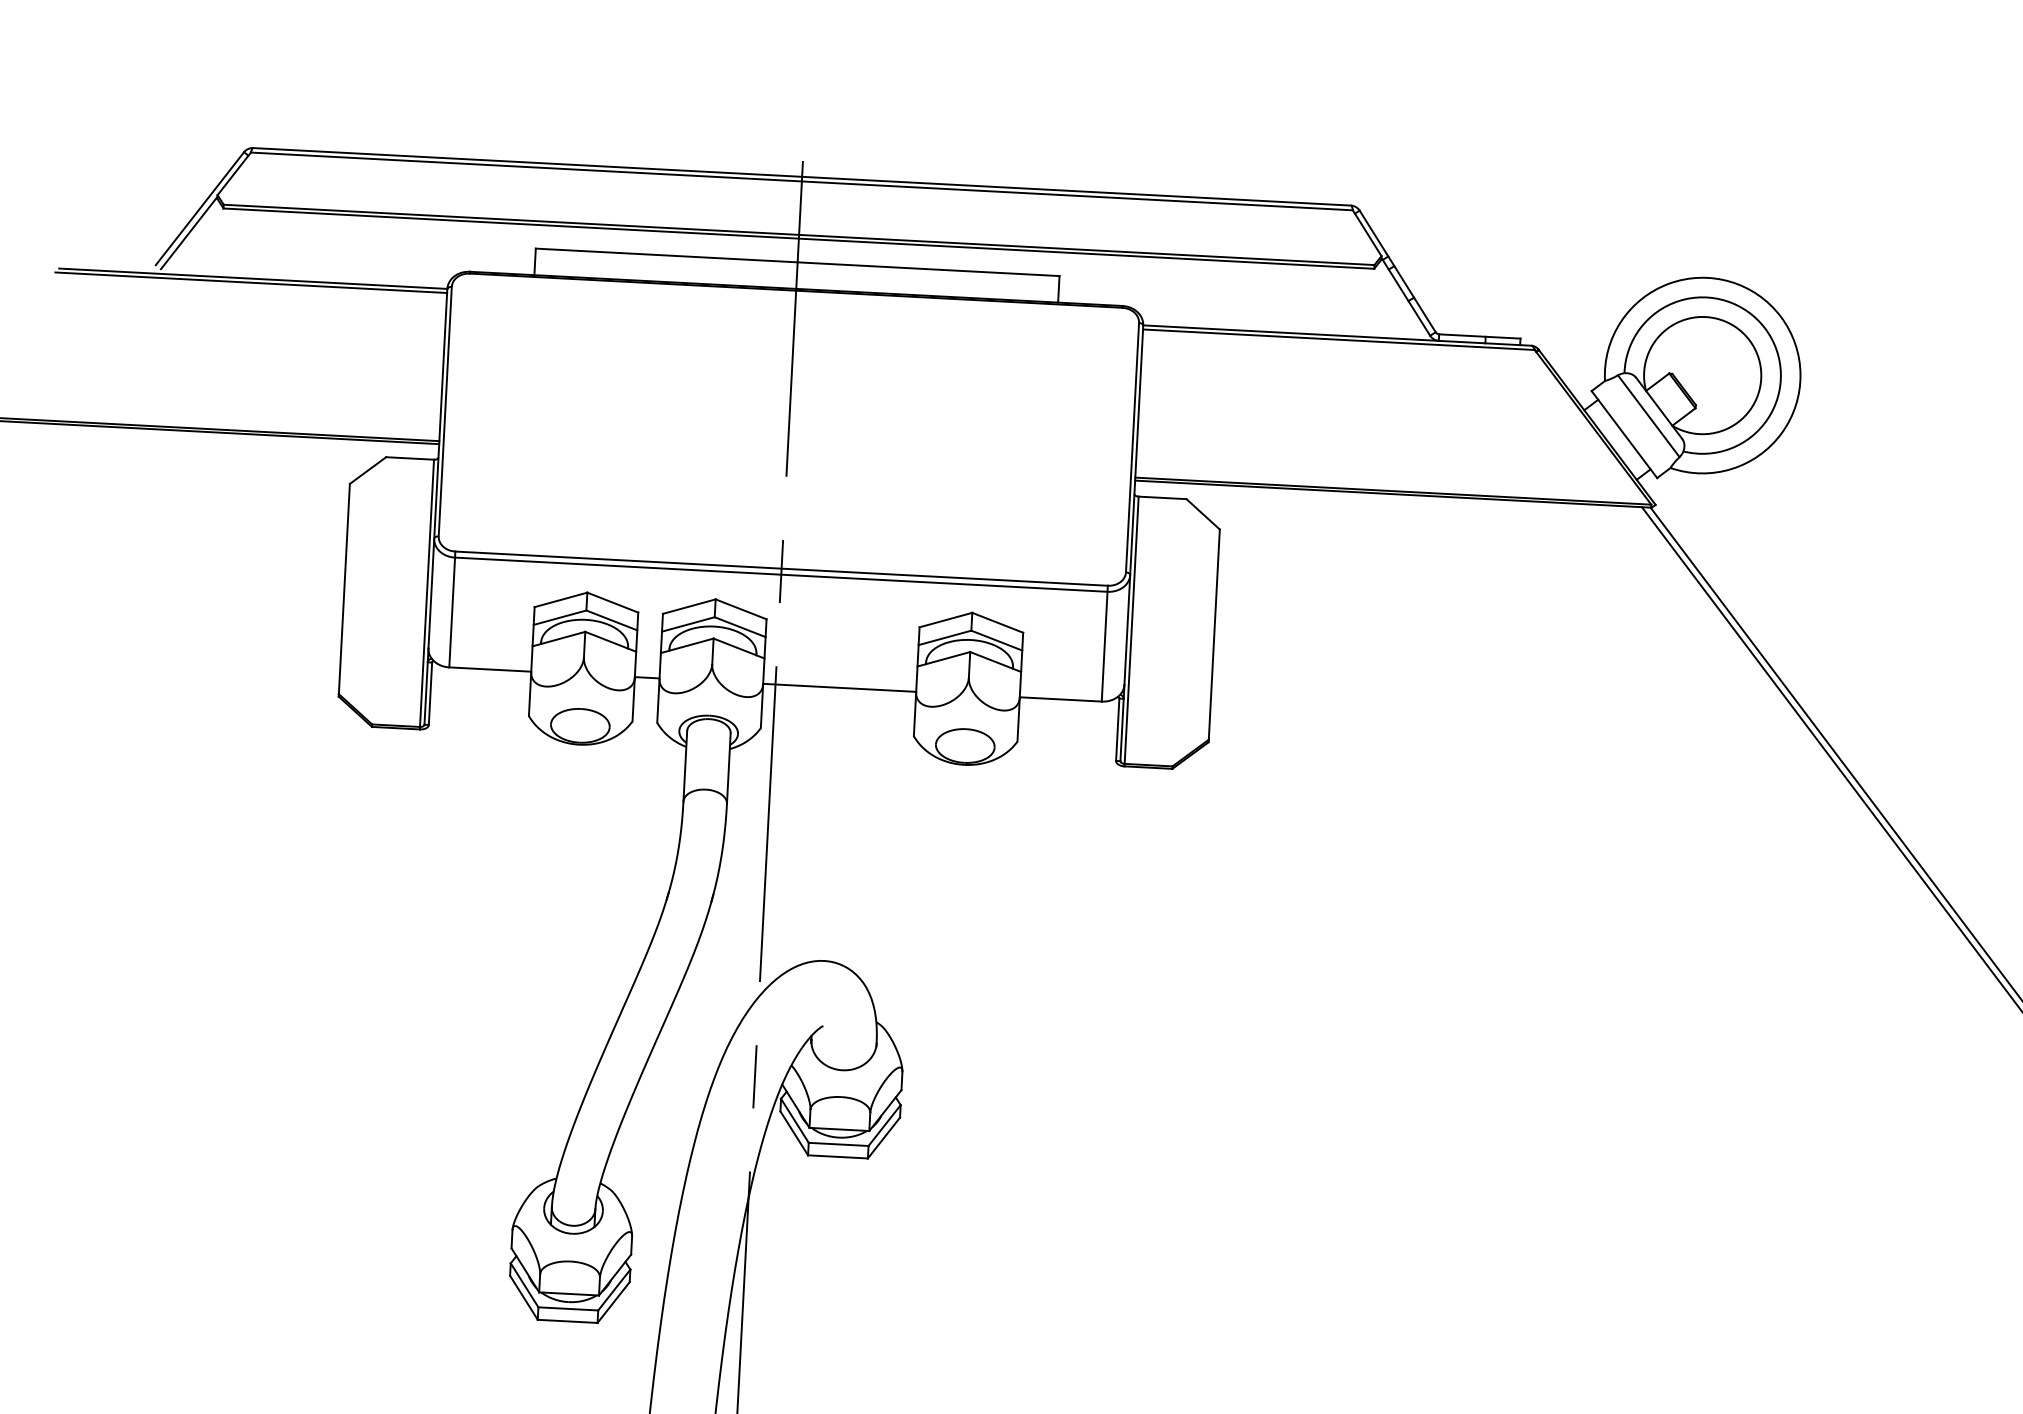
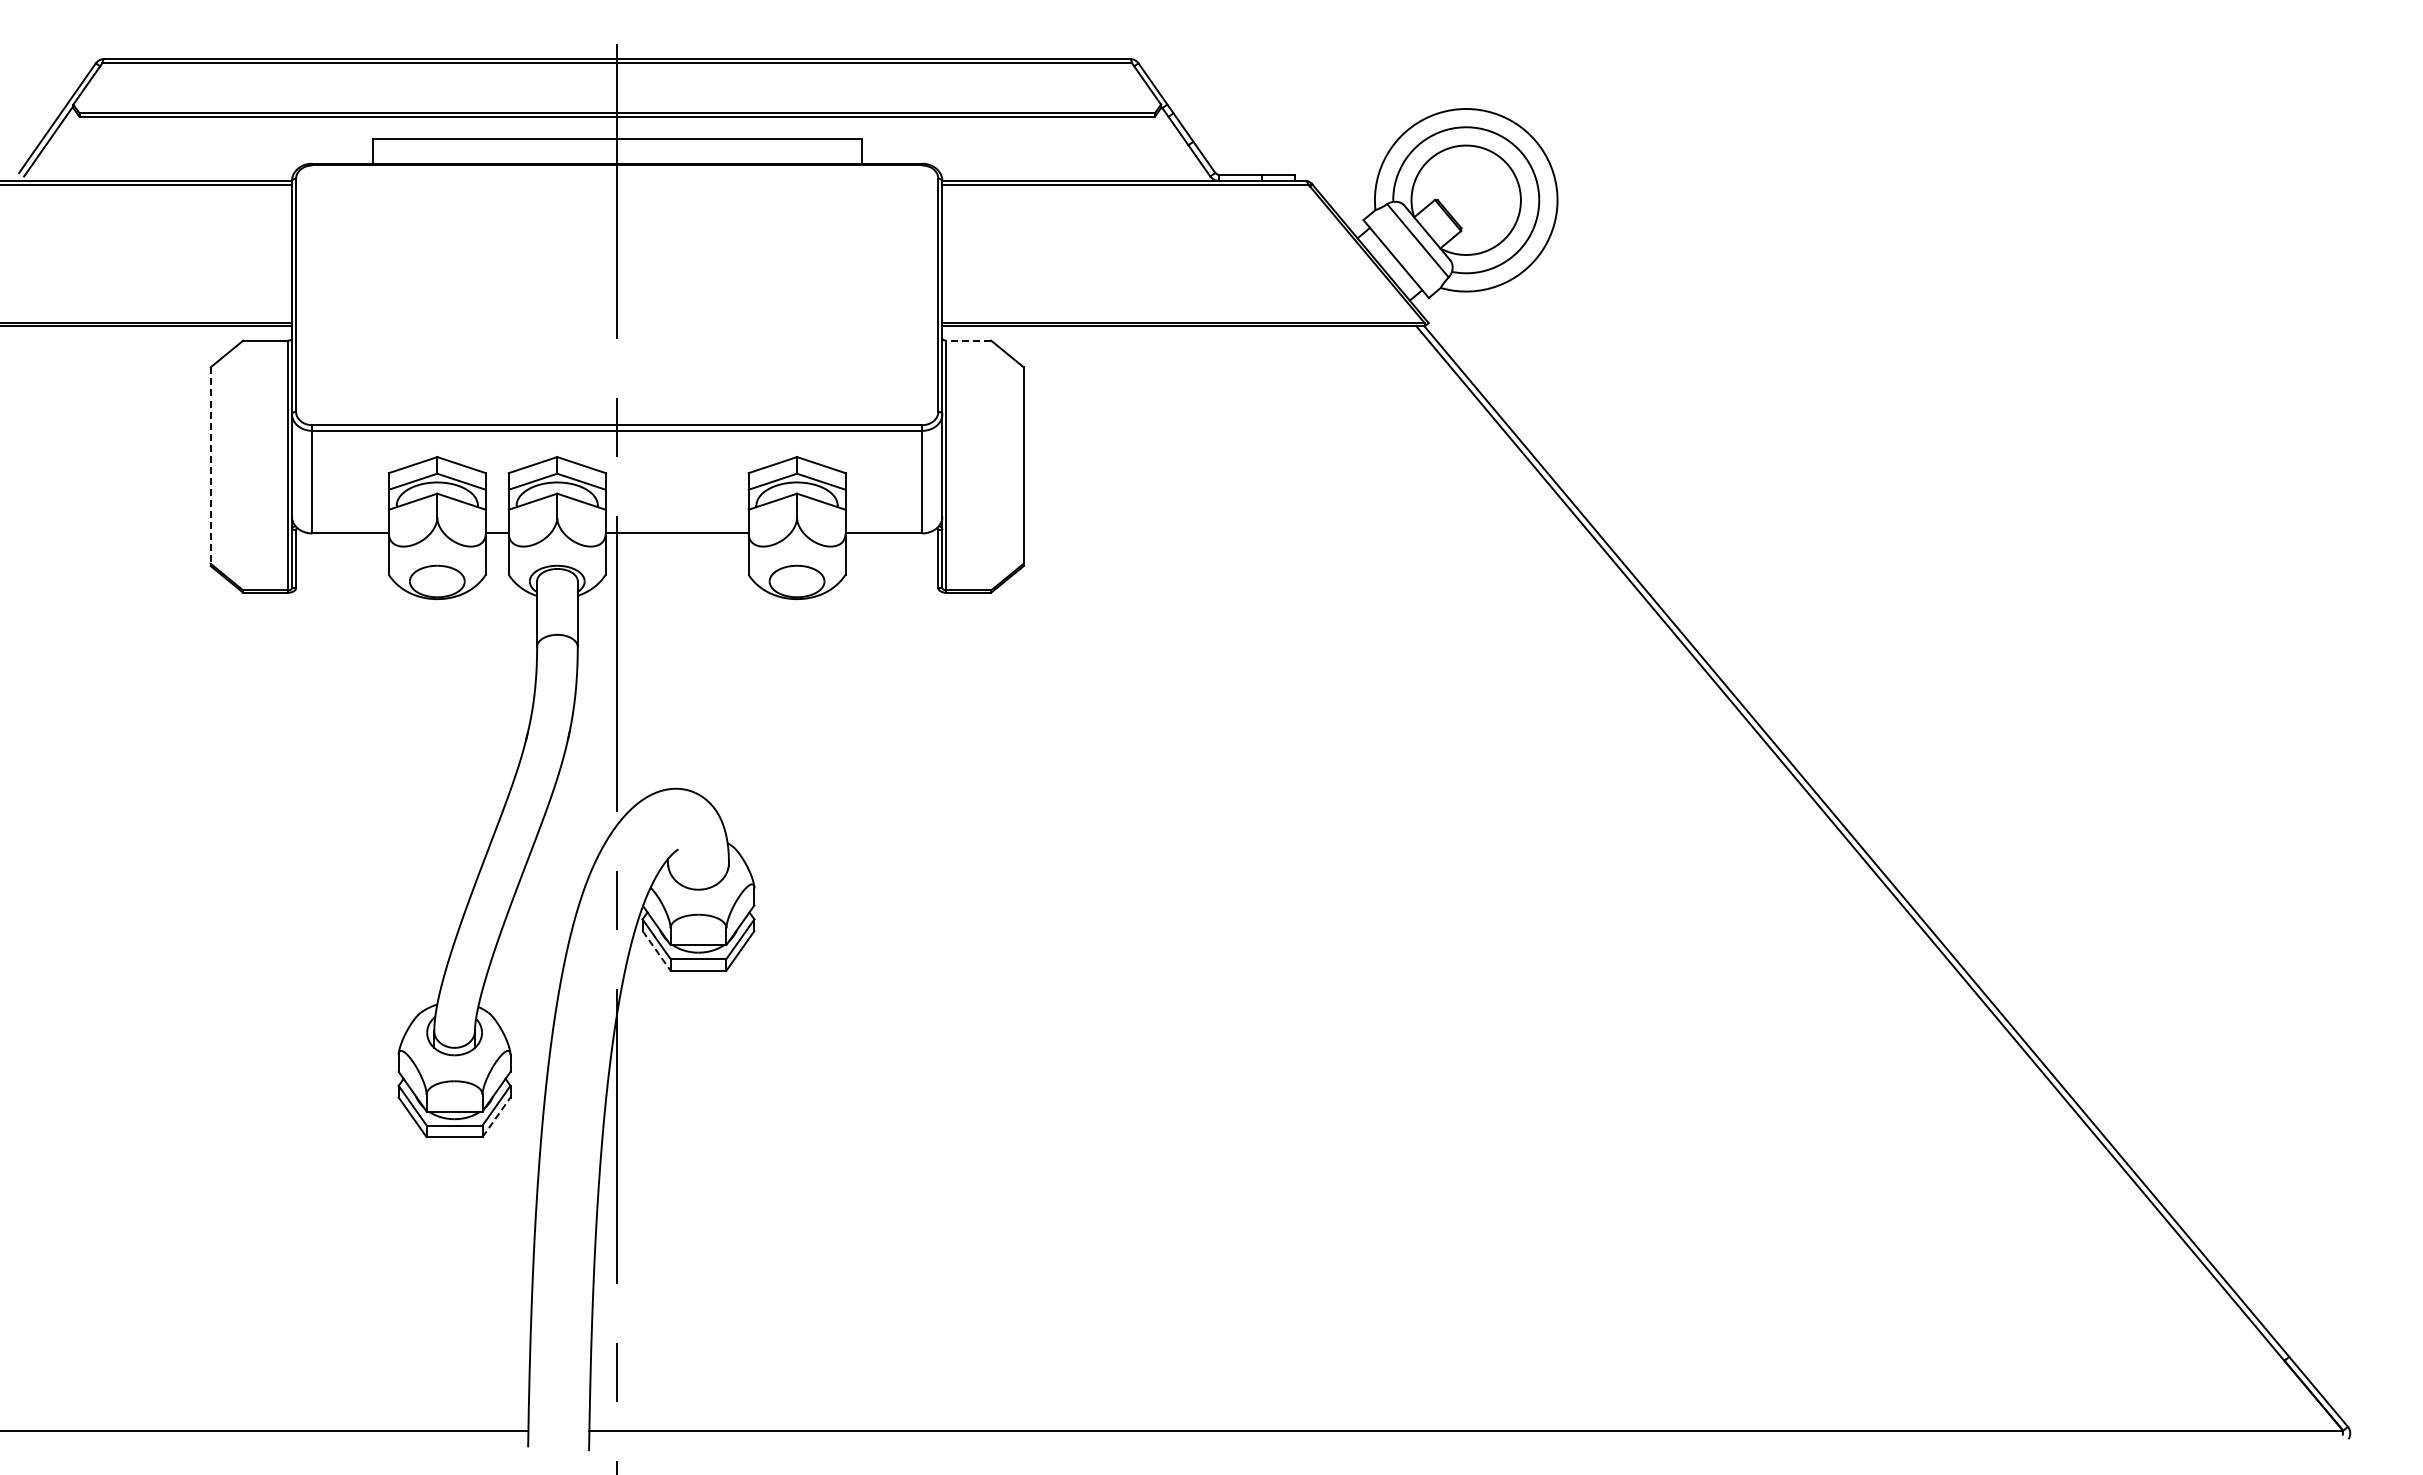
line: (1162, 497) -> (968, 340), solid -> dashed
line: (344, 590) -> (210, 466), solid -> dashed
line: (794, 1134) -> (656, 951), solid -> dashed
line: (613, 1301) -> (496, 1116), solid -> dashed

